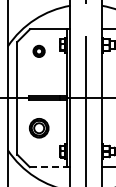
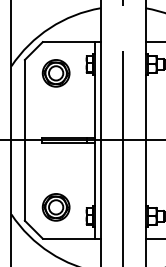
part: (38, 51) -> (55, 73), size x1.67
part: (38, 128) -> (55, 207), moved
line: (48, 167) -> (69, 239), dashed -> solid

